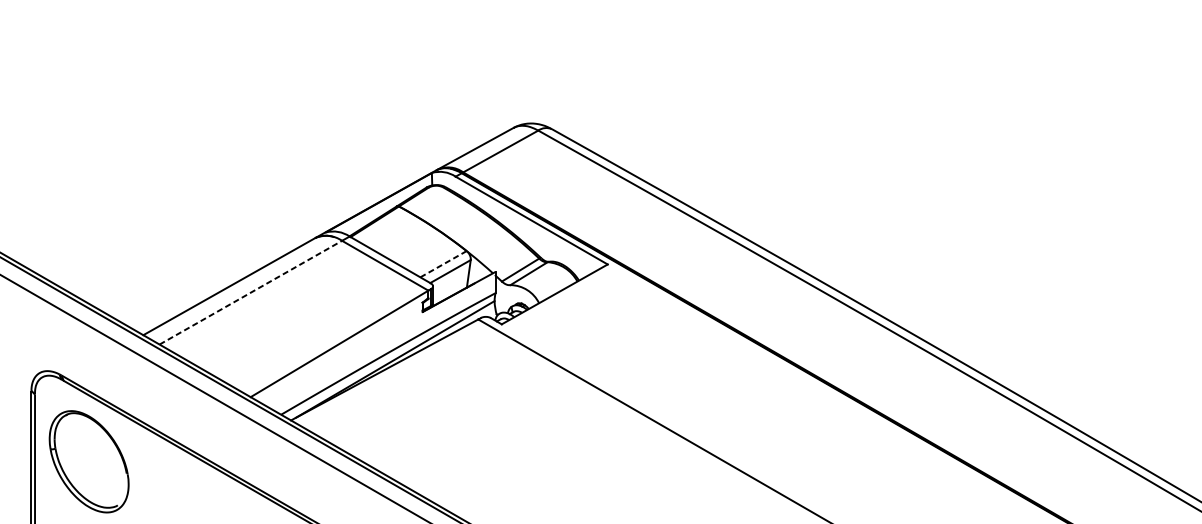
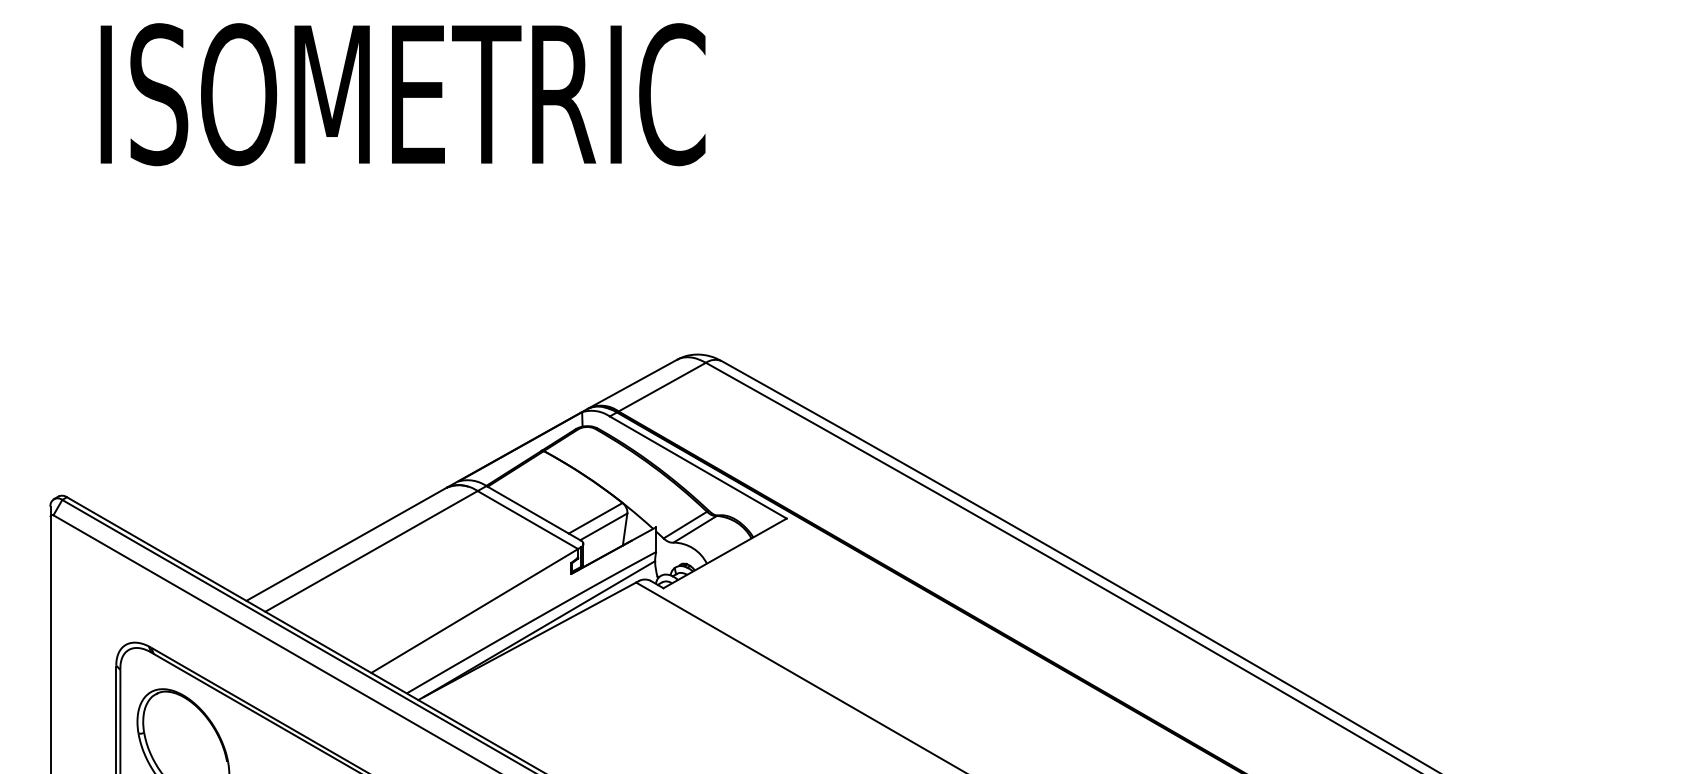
line: (443, 264) -> (595, 518), dashed -> solid
line: (250, 292) -> (371, 551), dashed -> solid

